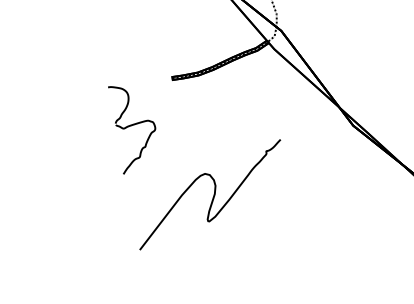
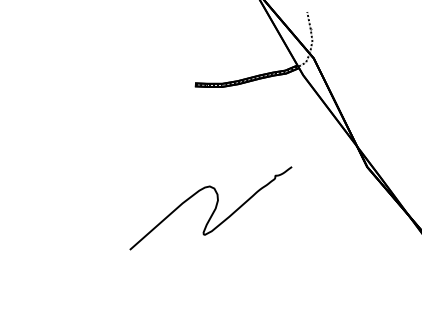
part: (134, 126) -> (148, 125), removed

